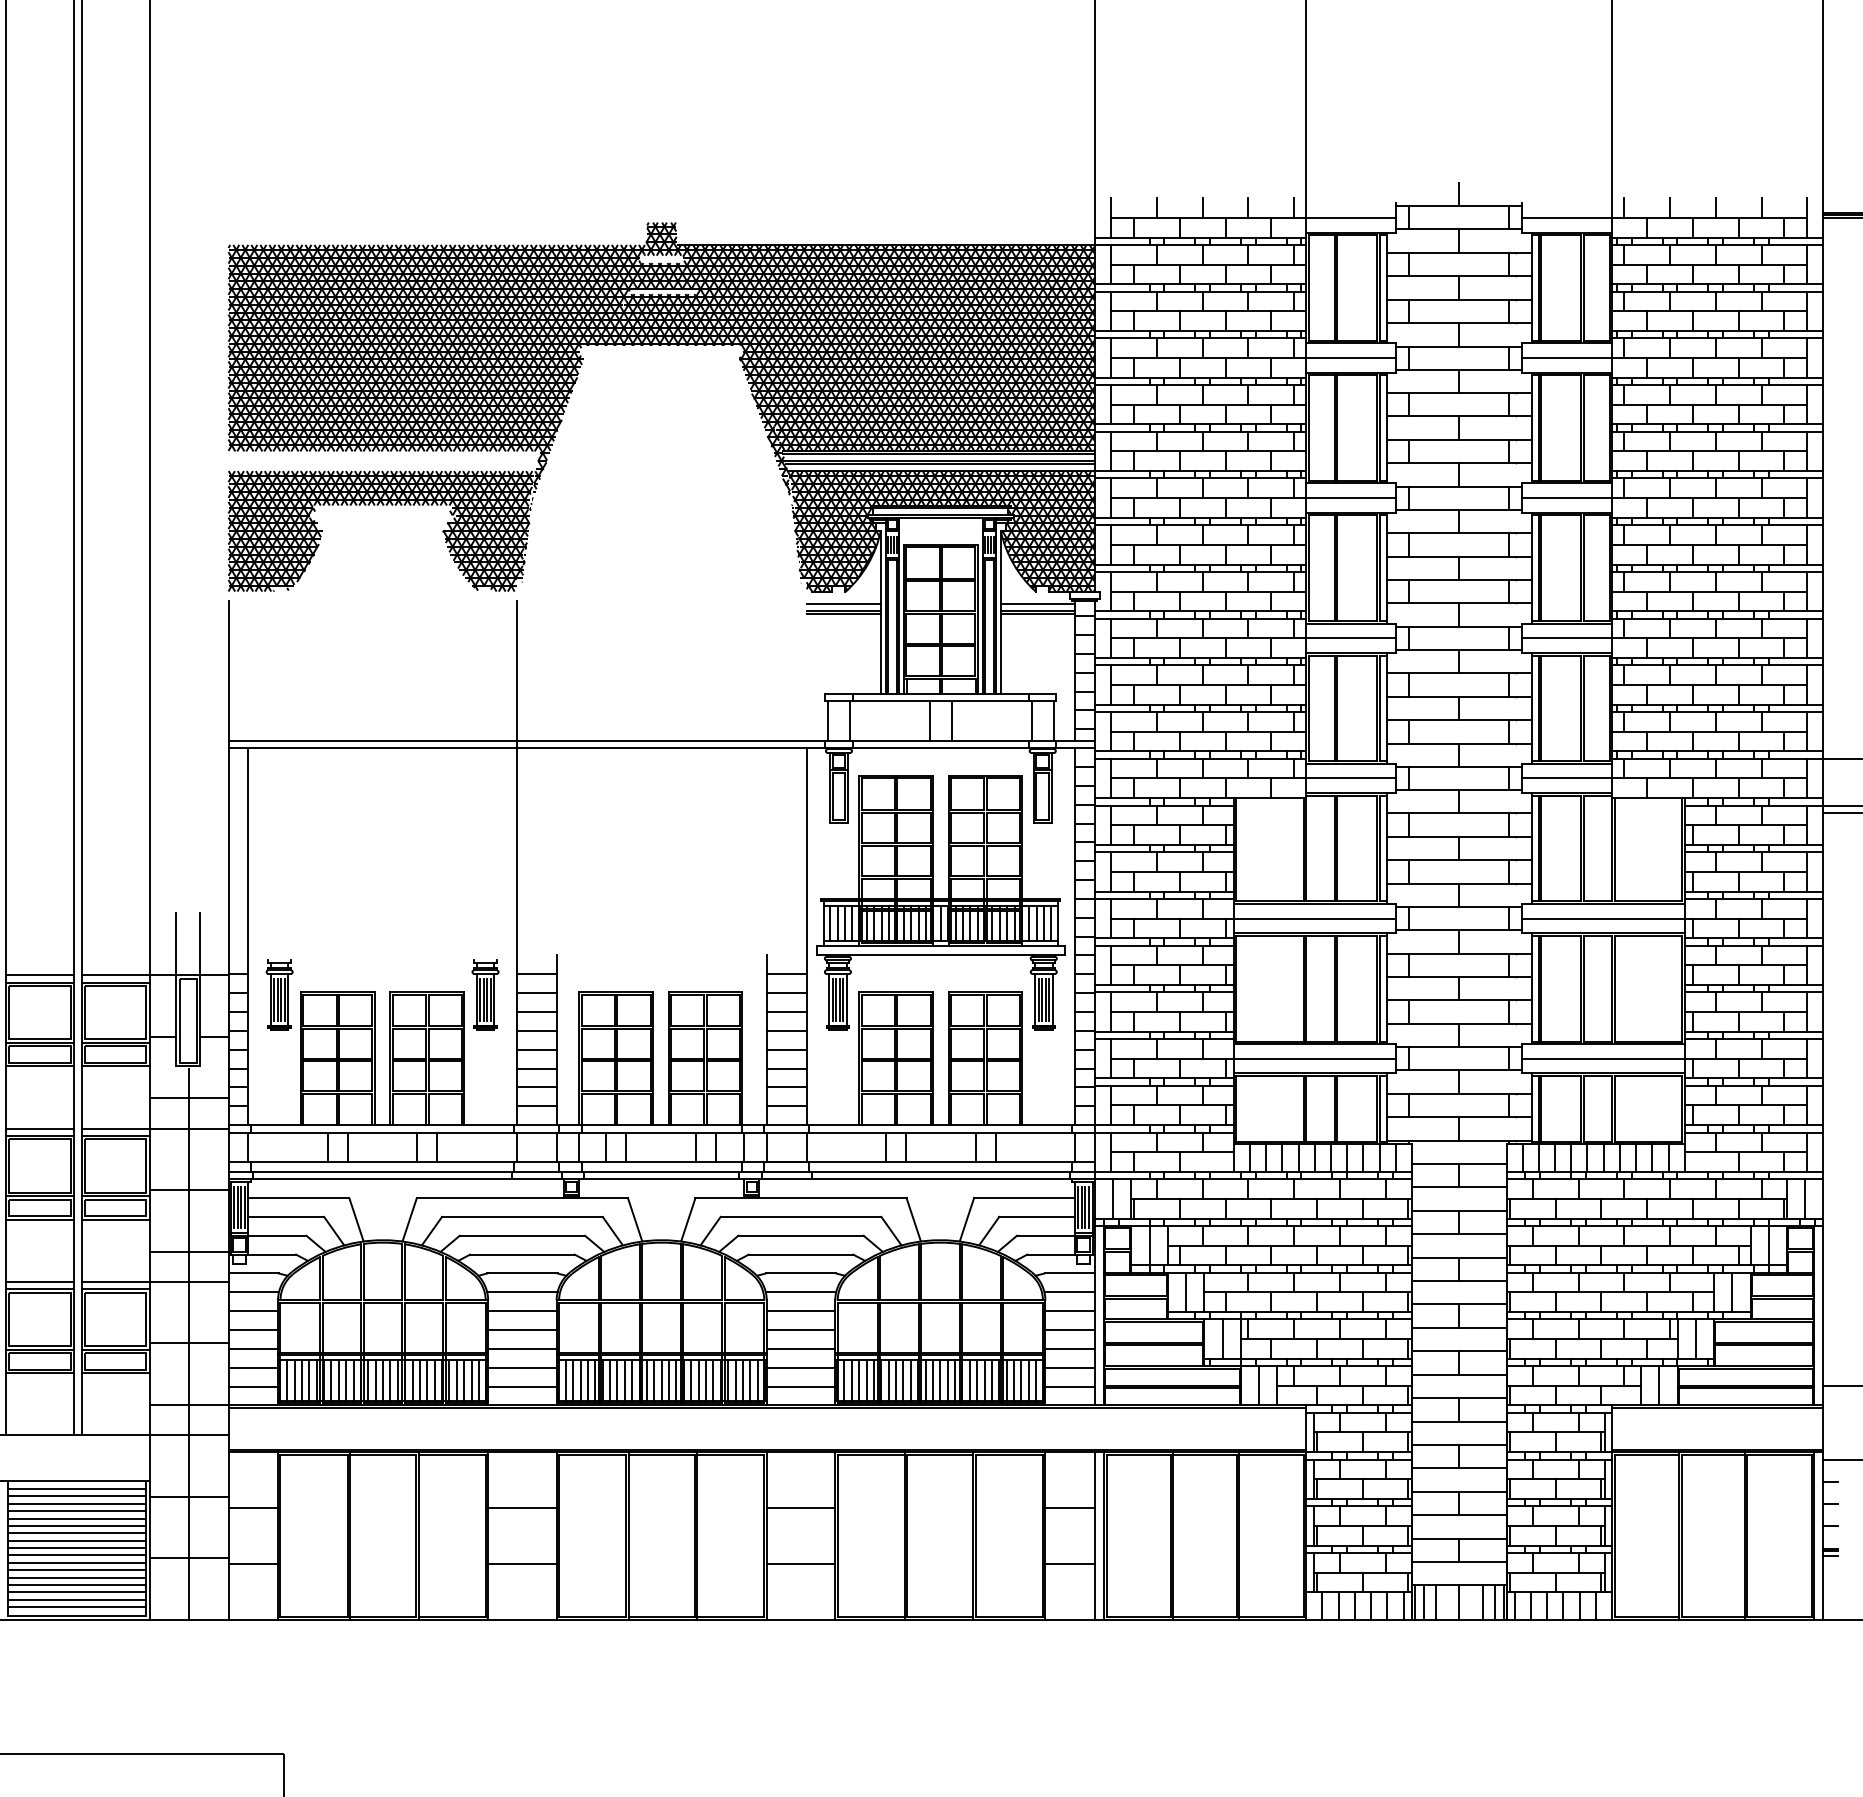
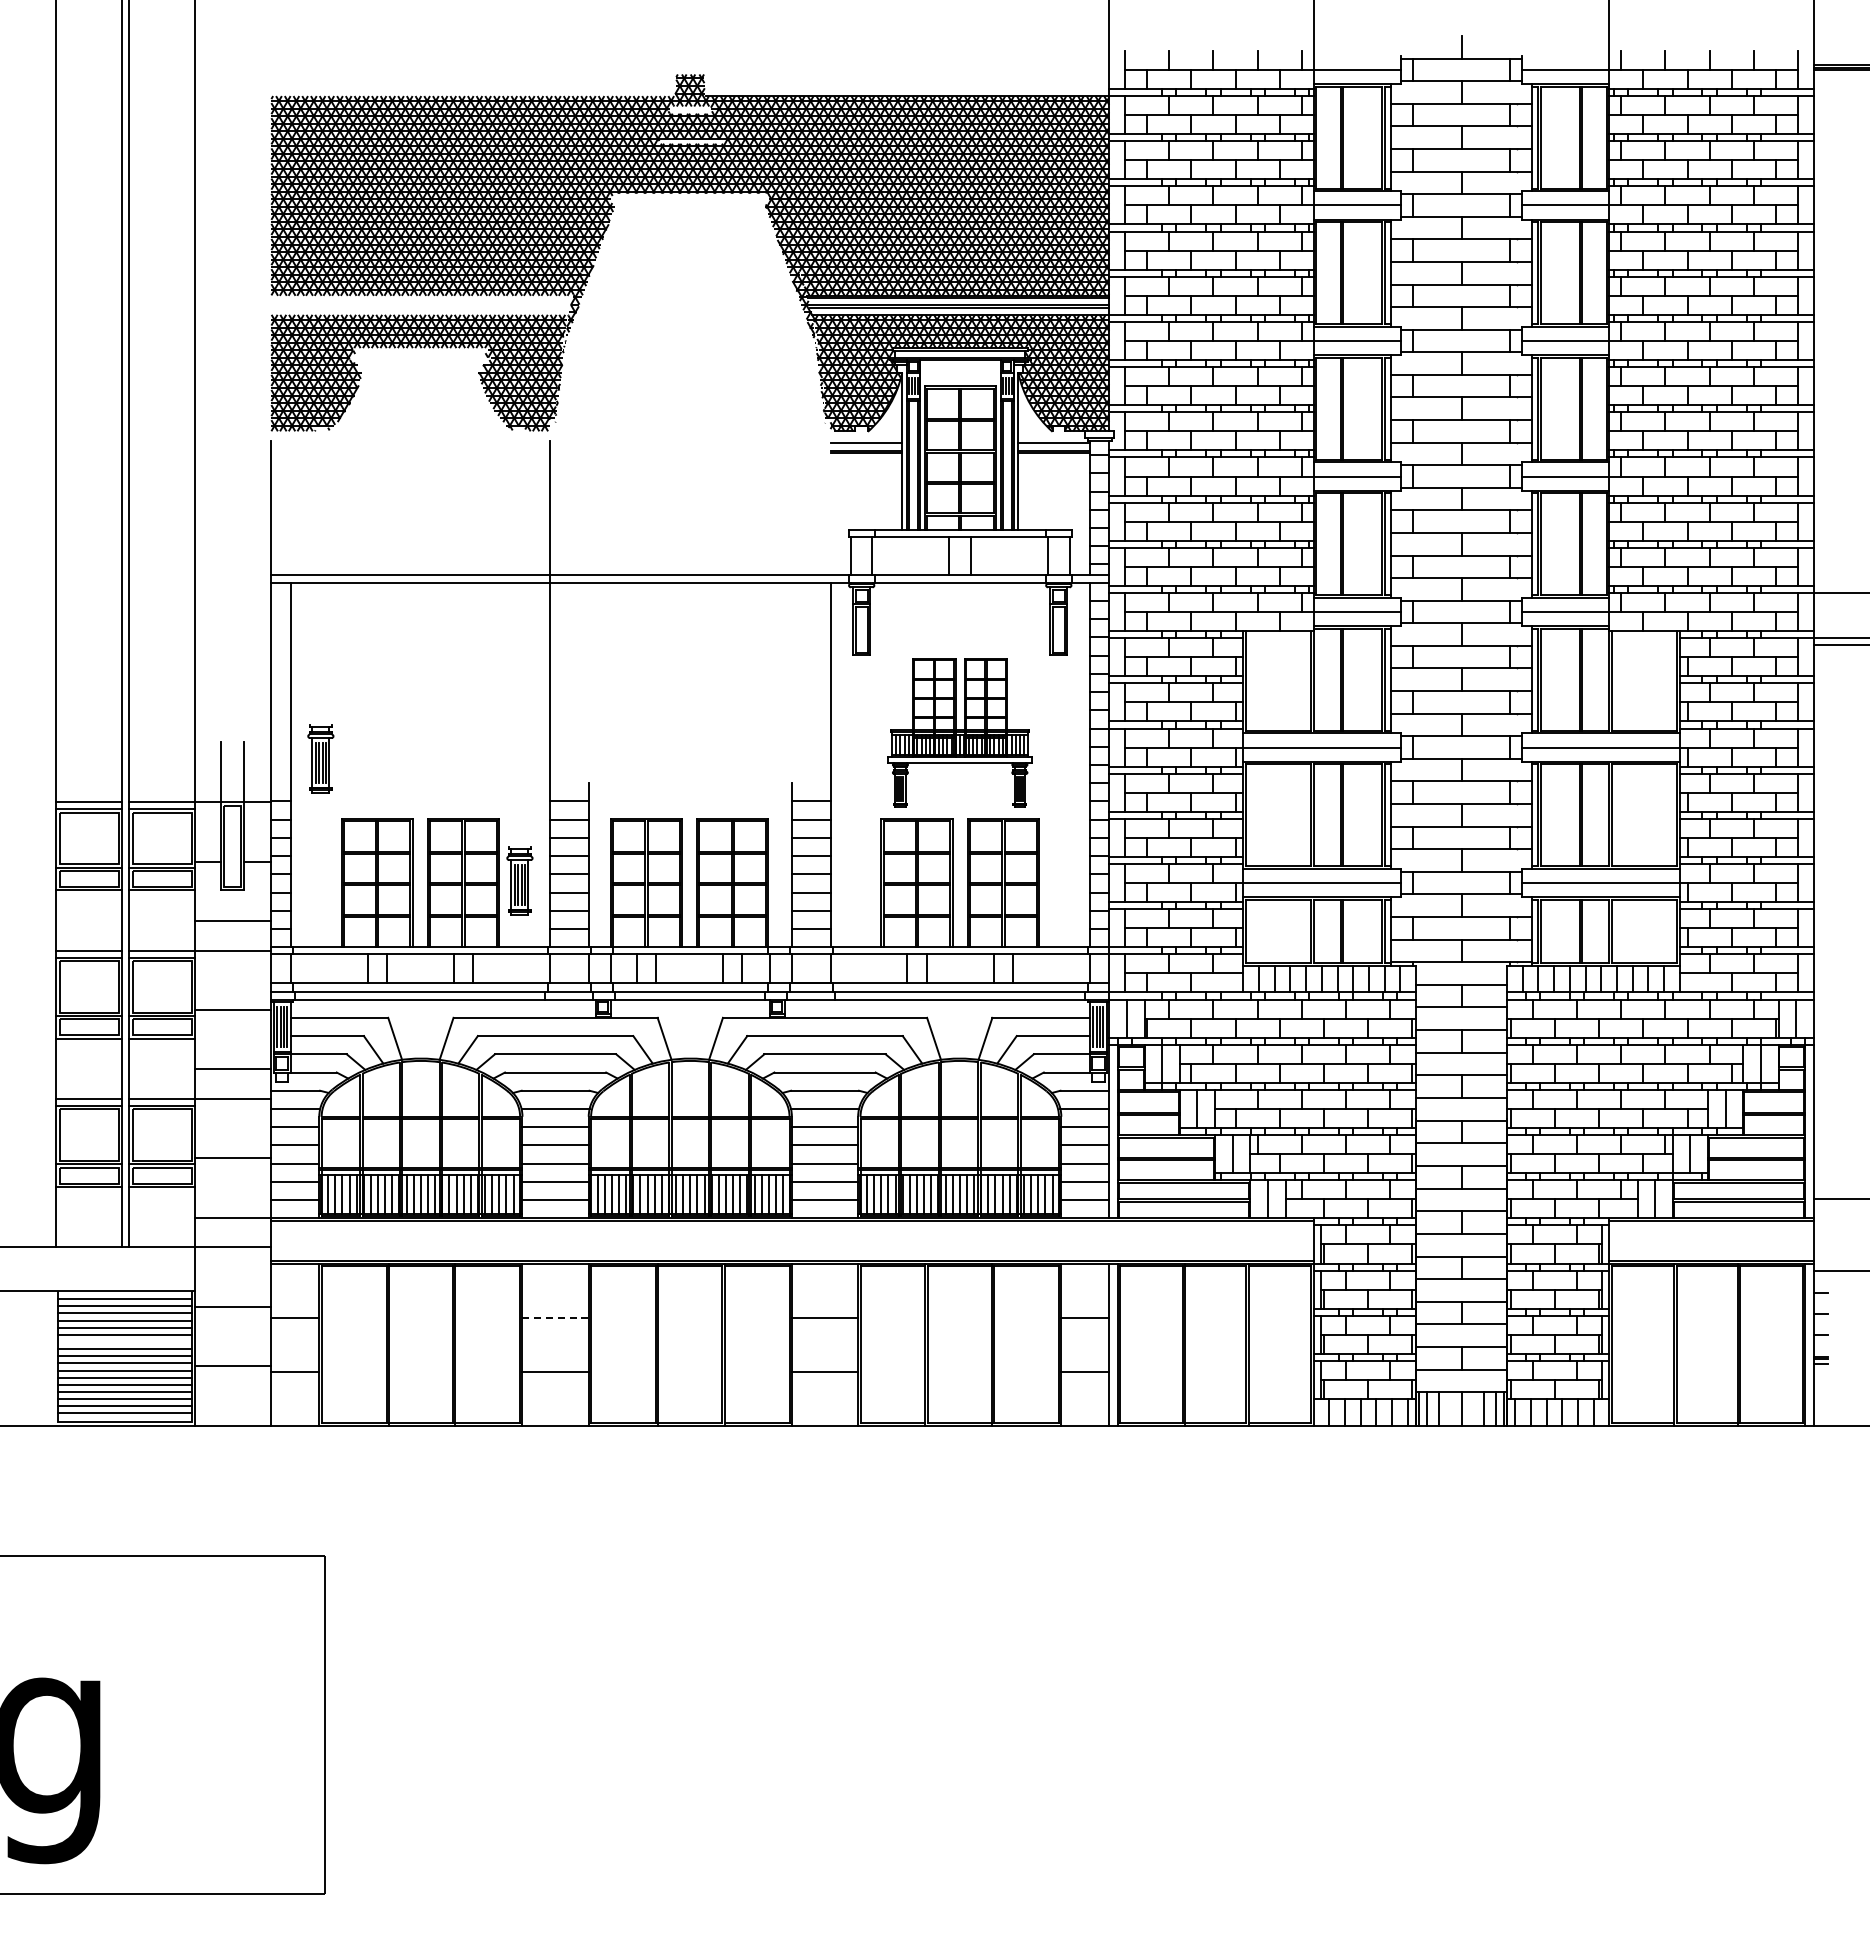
part: (940, 903) -> (959, 732), size x0.6
part: (279, 995) -> (320, 758), moved
part: (485, 995) -> (519, 880), moved
line: (189, 1344) -> (233, 1159), removed
line: (523, 1507) -> (556, 1317), solid -> dashed
line: (77, 1532) -> (125, 1341), removed

